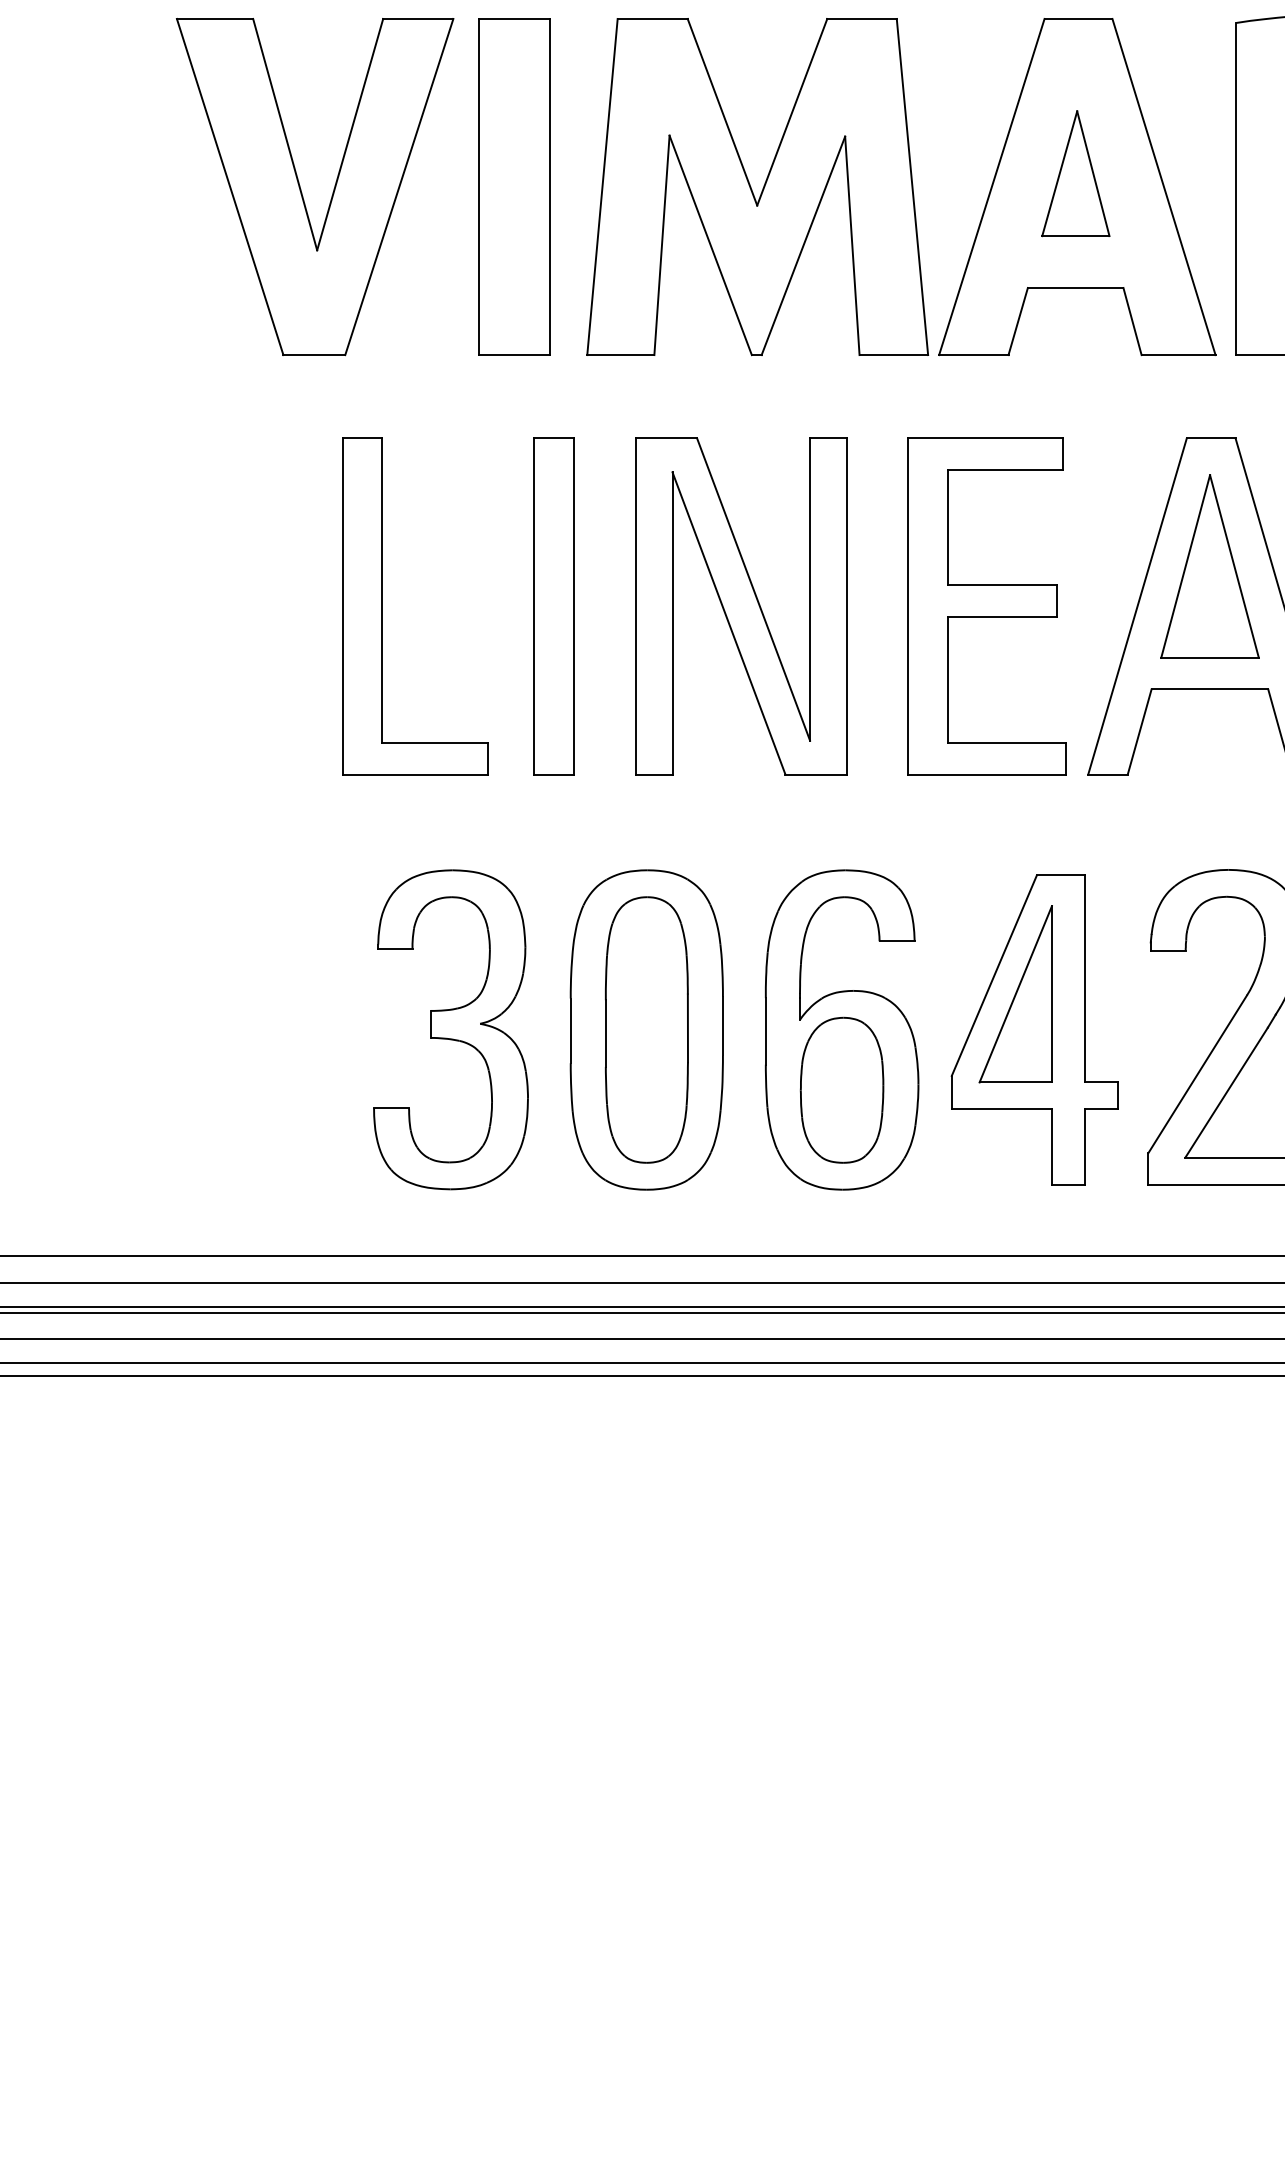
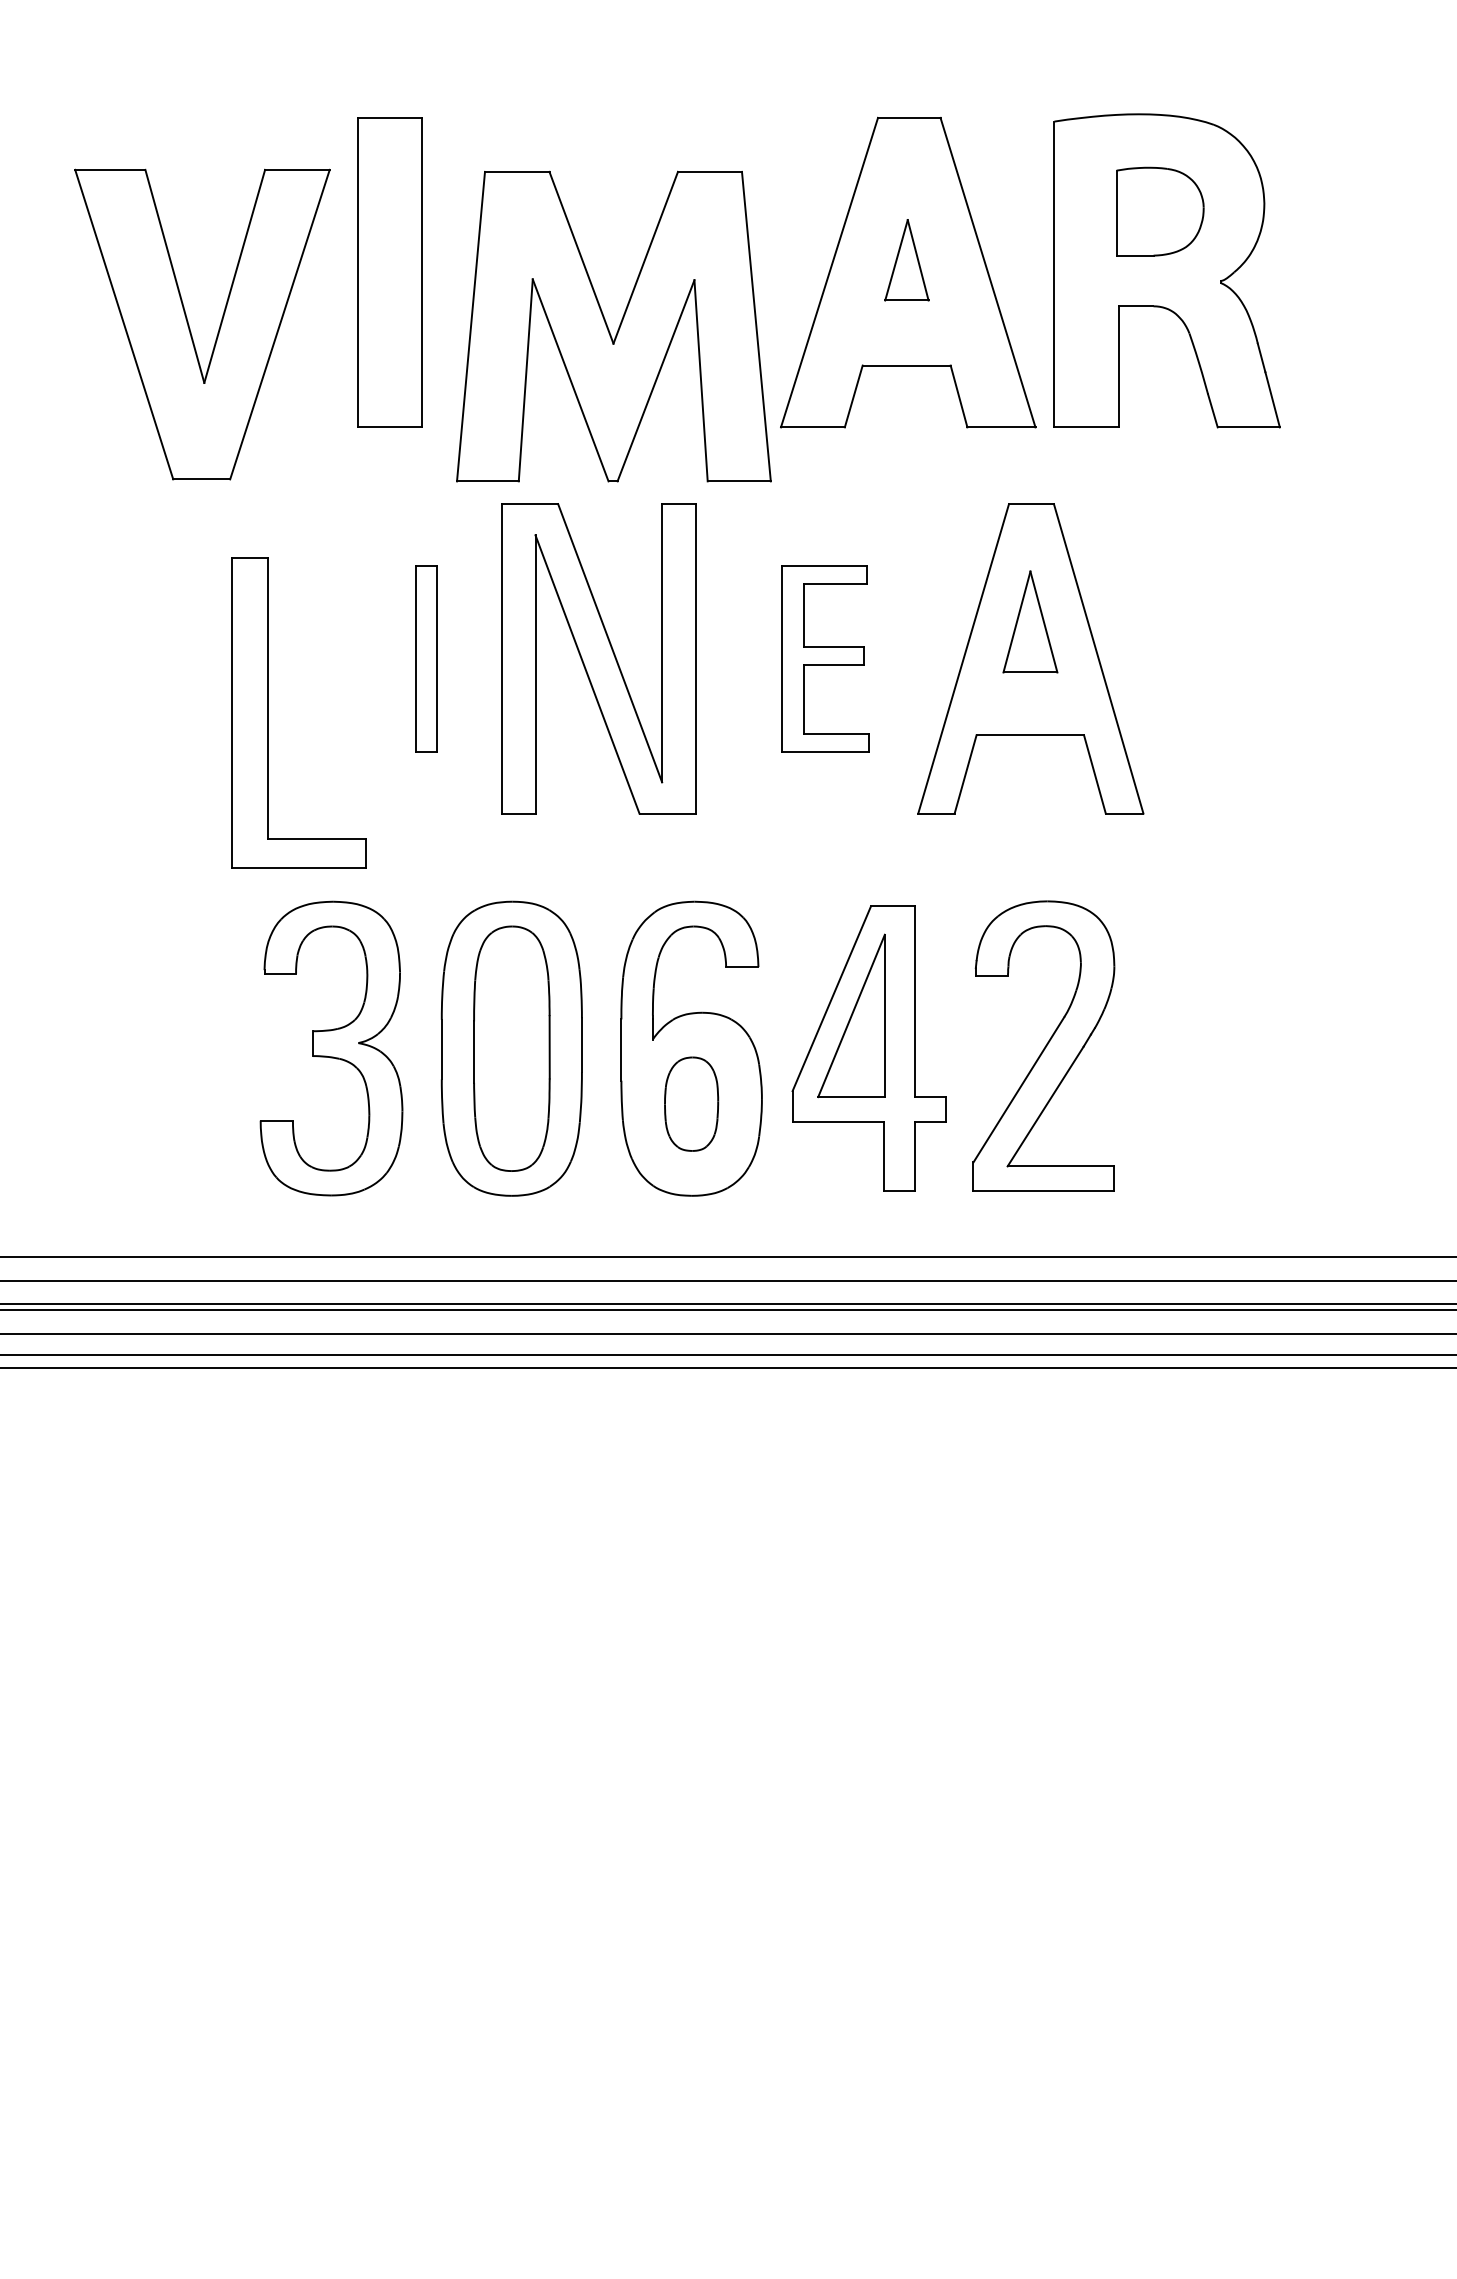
part: (1075, 172) -> (906, 259), size x0.7
part: (757, 186) -> (613, 326), moved
part: (302, 191) -> (190, 328), moved
part: (1210, 565) -> (1030, 621), size x0.6
part: (382, 606) -> (268, 712), moved
part: (554, 606) -> (426, 658), size x0.6
part: (987, 606) -> (825, 658), size x0.6
part: (841, 1089) -> (691, 1103), size x0.7

